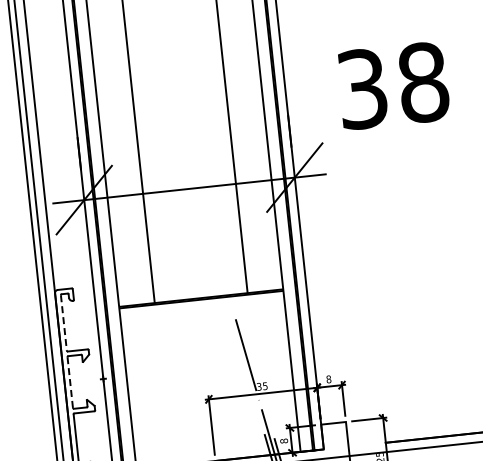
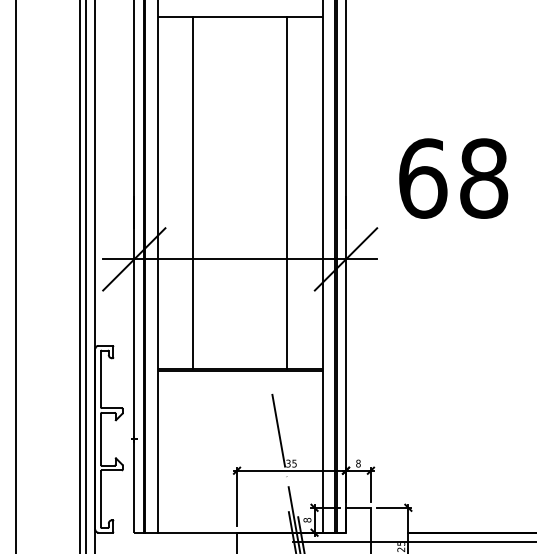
text: (363, 88) -> (423, 178), 38 -> 68
line: (63, 323) -> (100, 379), dashed -> solid
line: (69, 382) -> (100, 439), dashed -> solid

